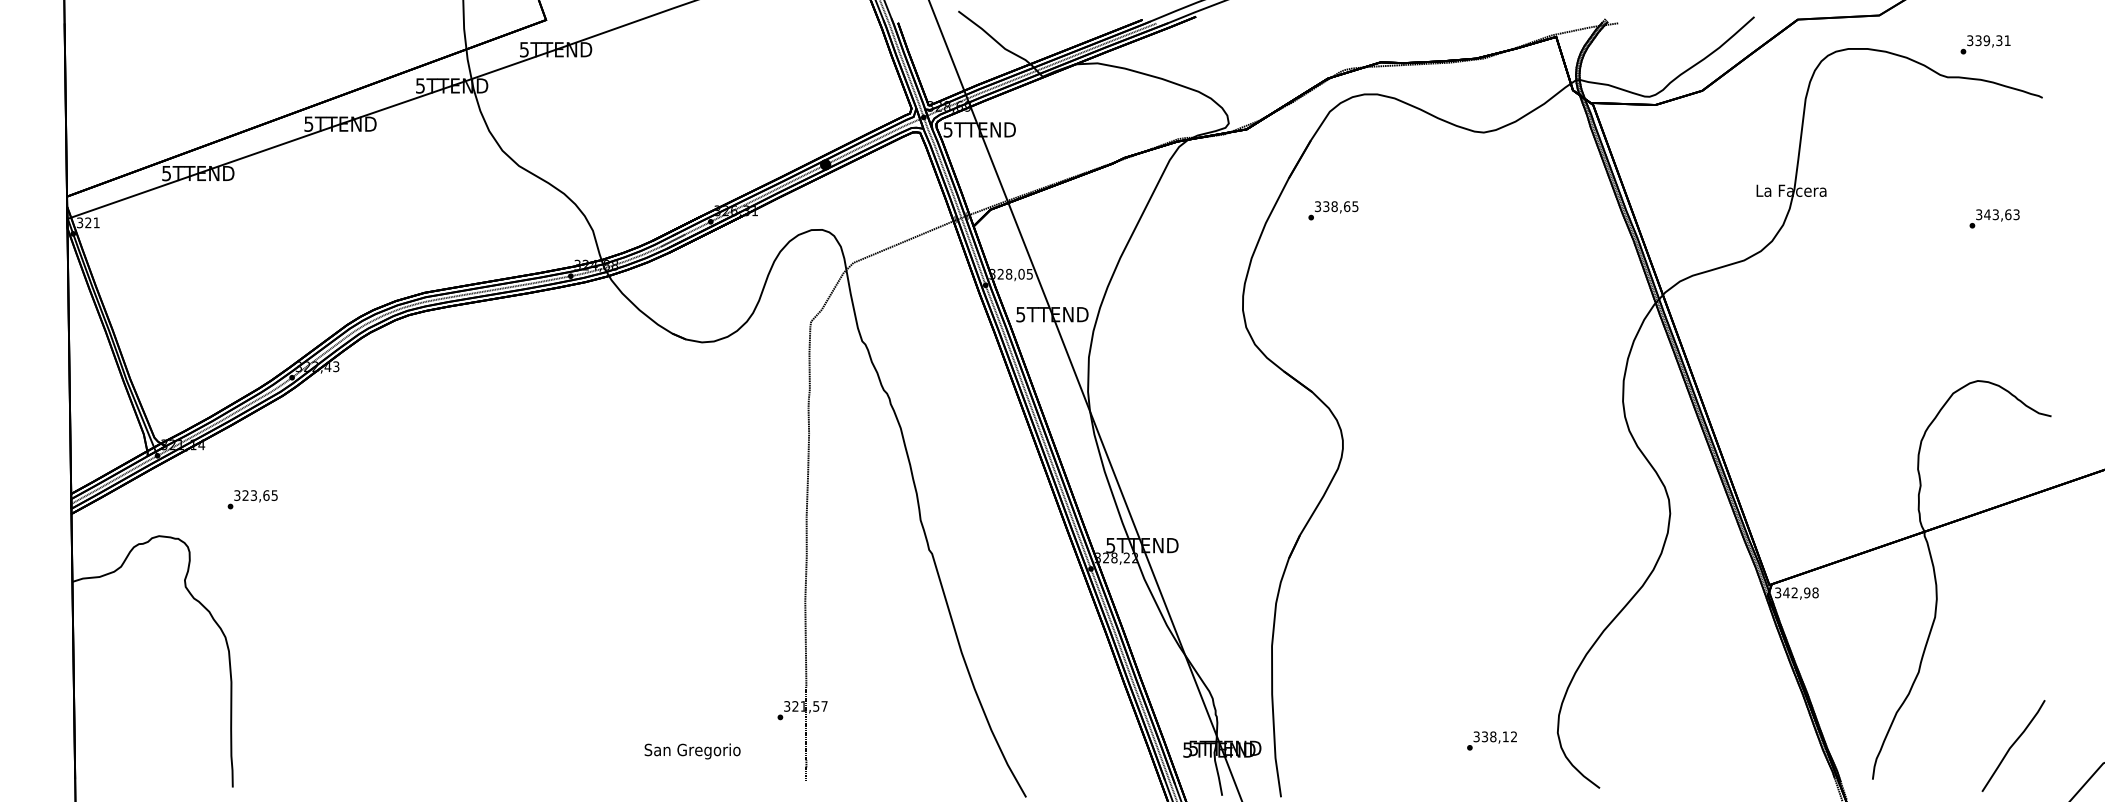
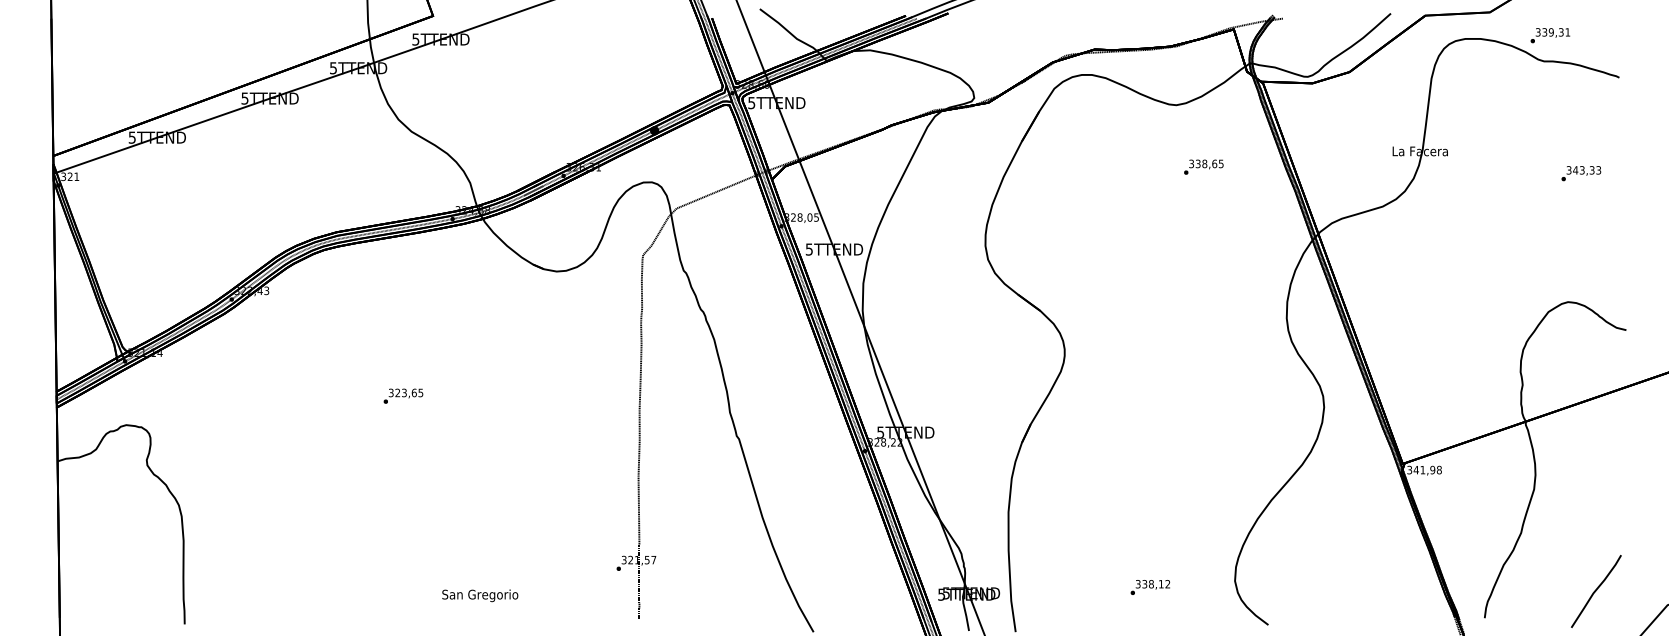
text: (1985, 44) -> (1550, 35), moved
text: (1333, 210) -> (1203, 166), moved
text: (2008, 214) -> (1592, 170), 343,63 -> 343,33
text: (252, 499) -> (403, 396), moved
text: (1794, 592) -> (1422, 469), 342,98 -> 341,98
text: (1491, 740) -> (1149, 587), moved
text: (692, 751) -> (480, 595), moved

